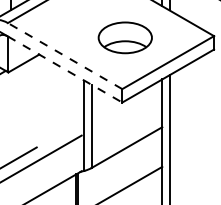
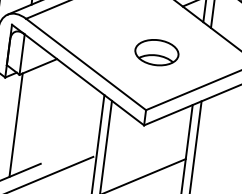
part: (125, 37) -> (157, 52), size x0.71
line: (64, 55) -> (85, 63), dashed -> solid
line: (65, 69) -> (84, 79), dashed -> solid
line: (11, 116) -> (16, 125), added

